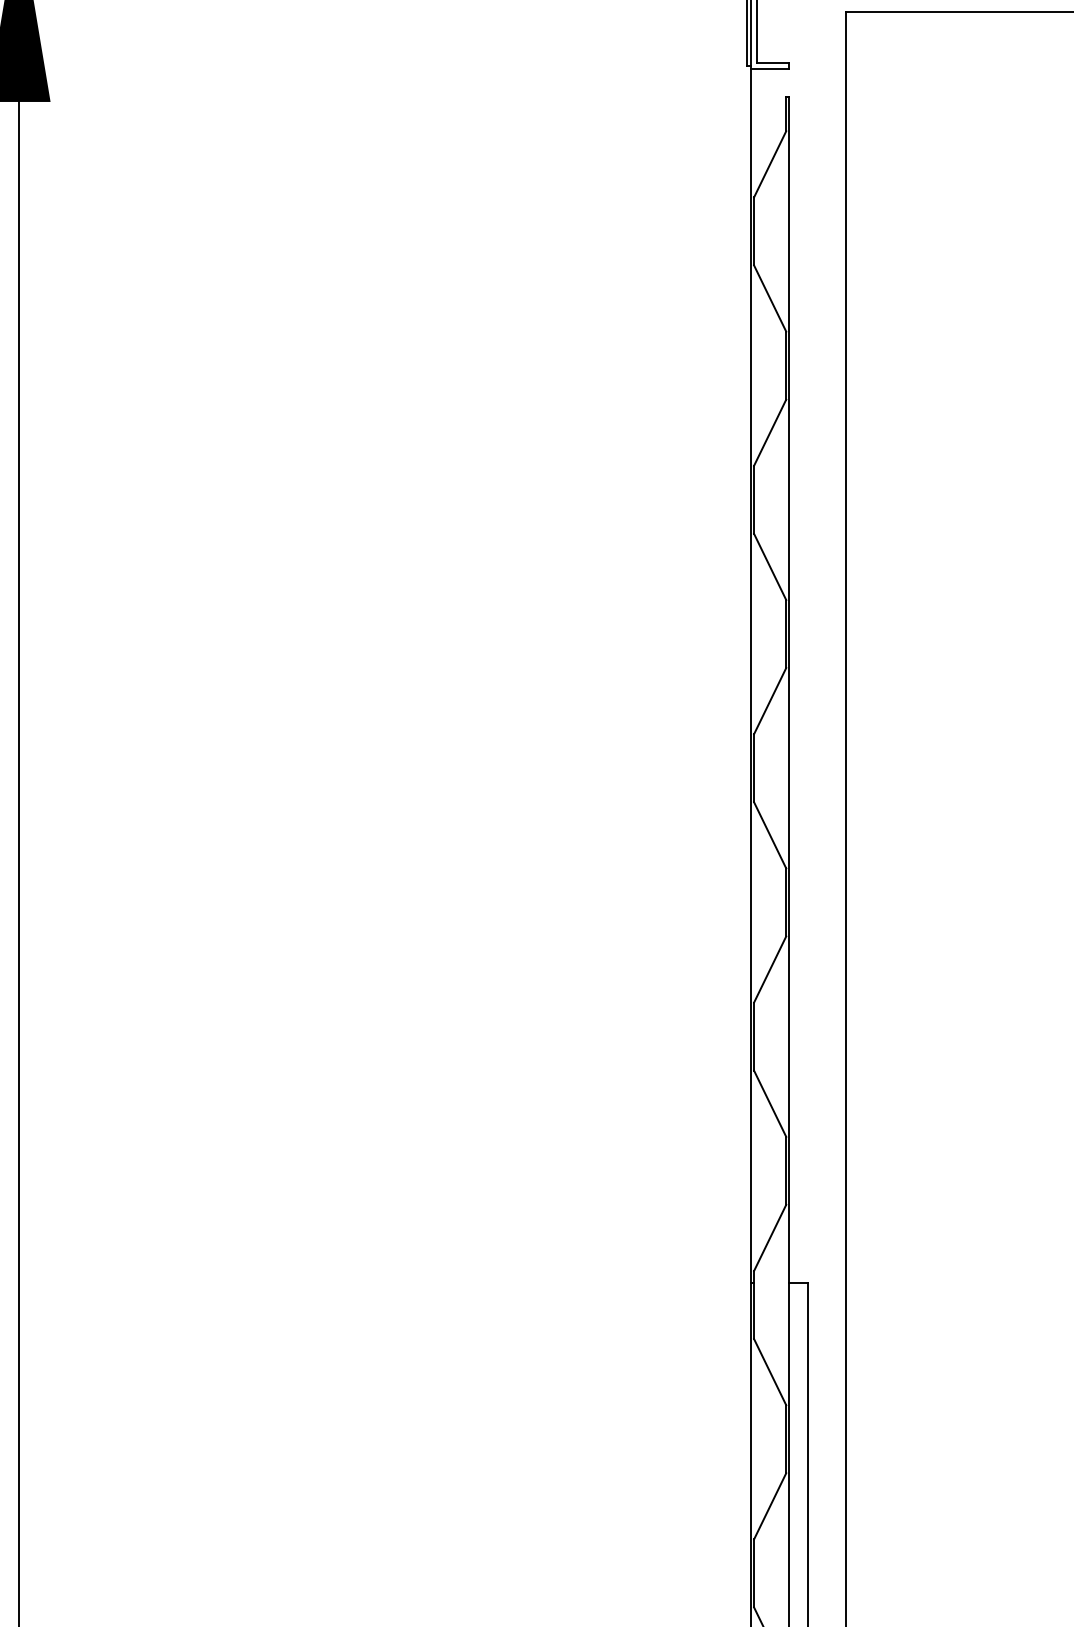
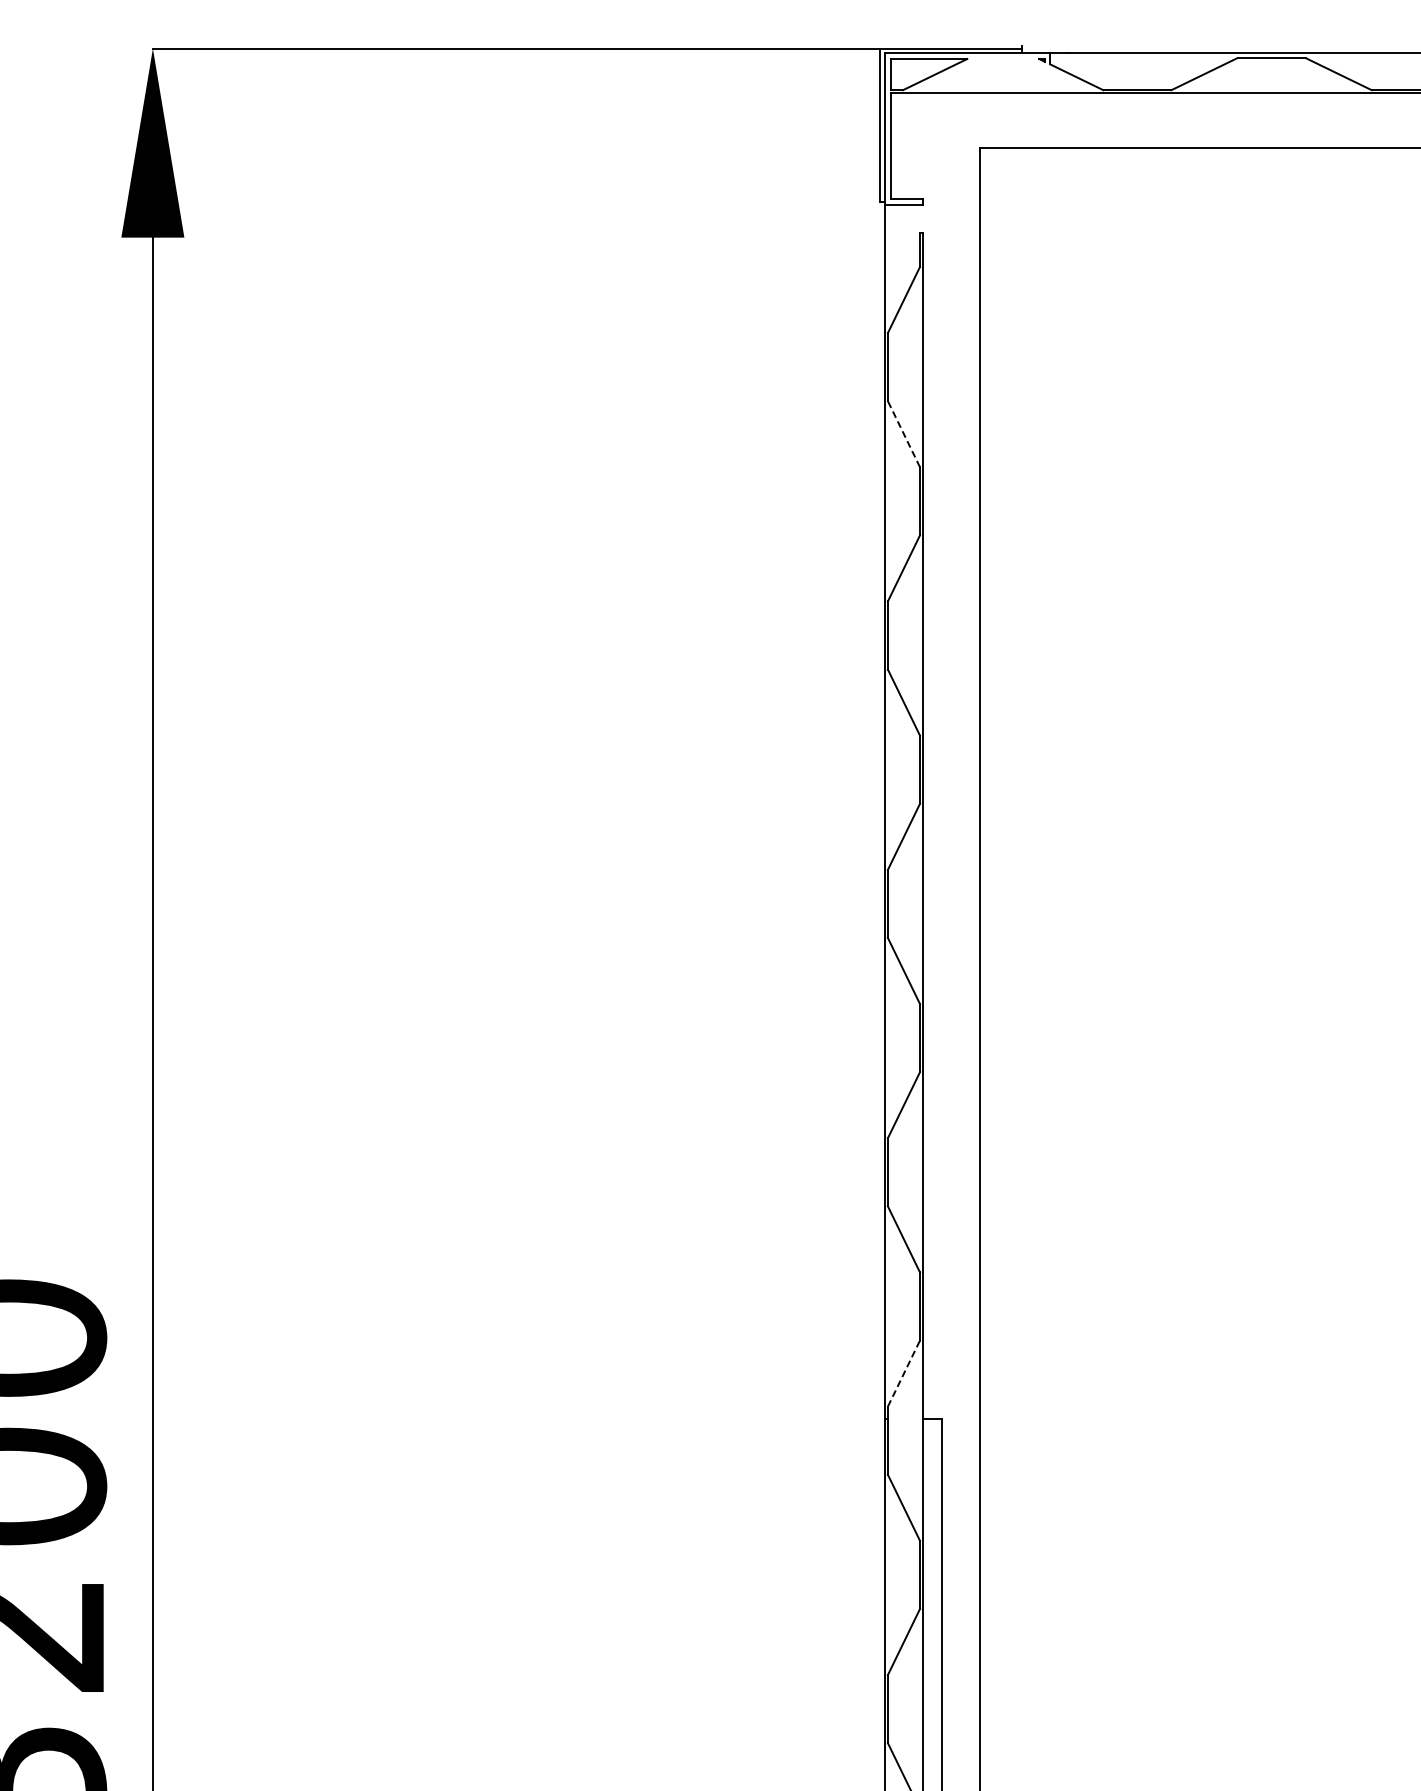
line: (769, 298) -> (903, 434), solid -> dashed
line: (769, 1237) -> (903, 1373), solid -> dashed

